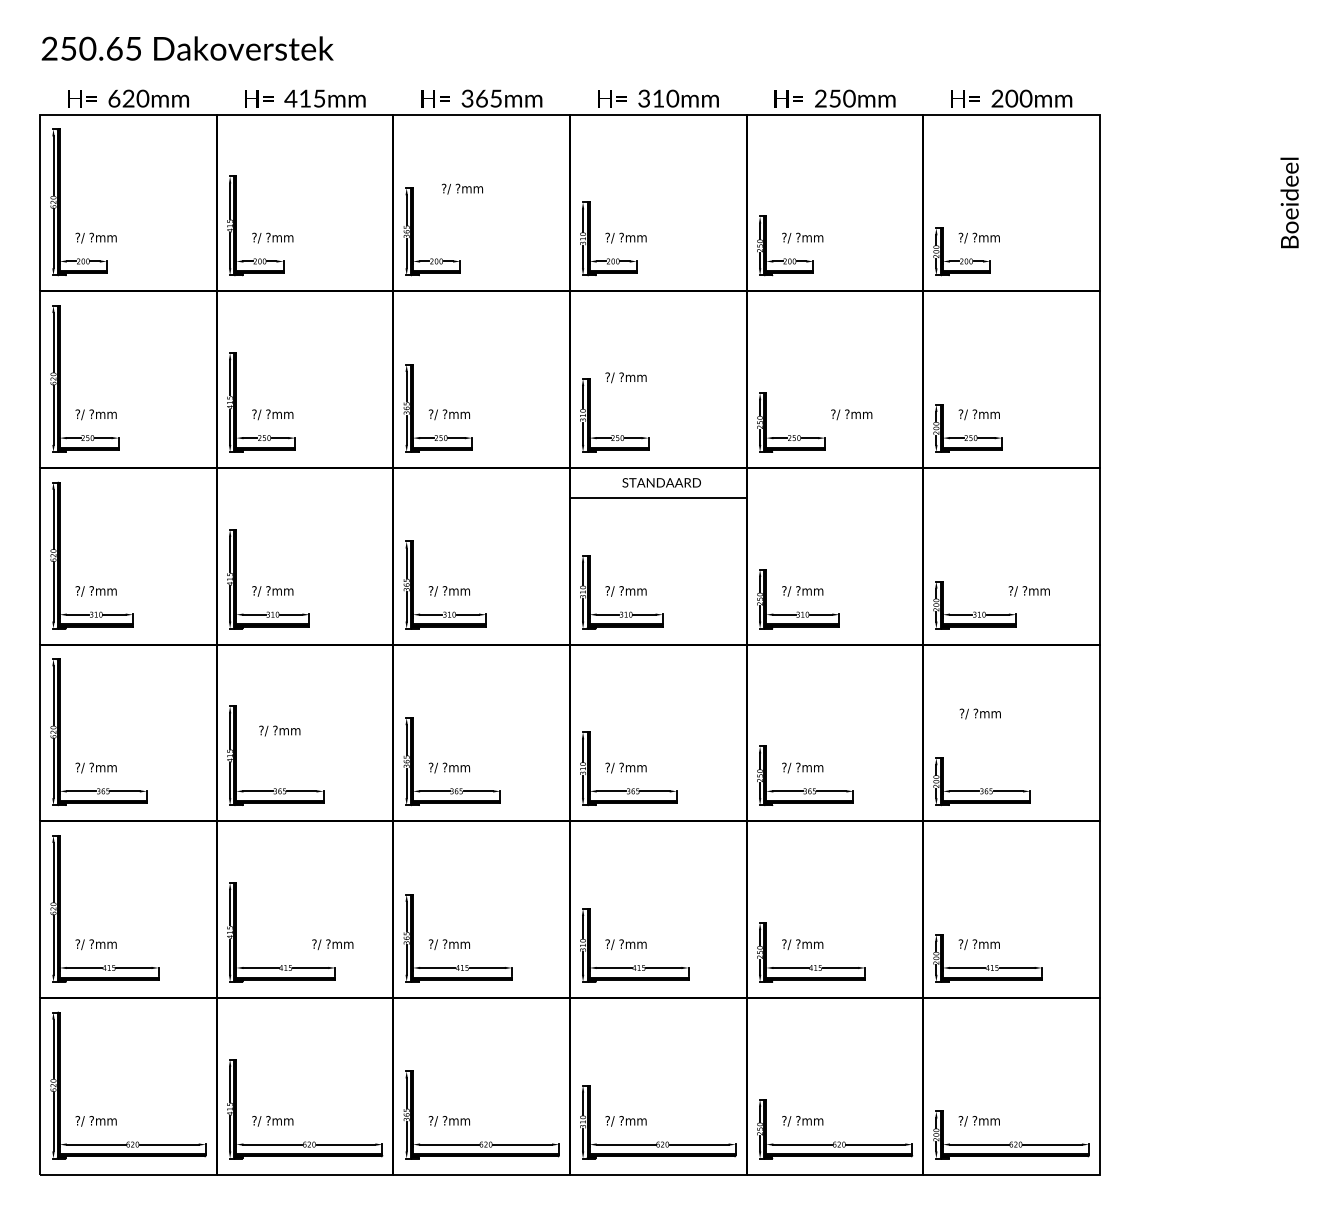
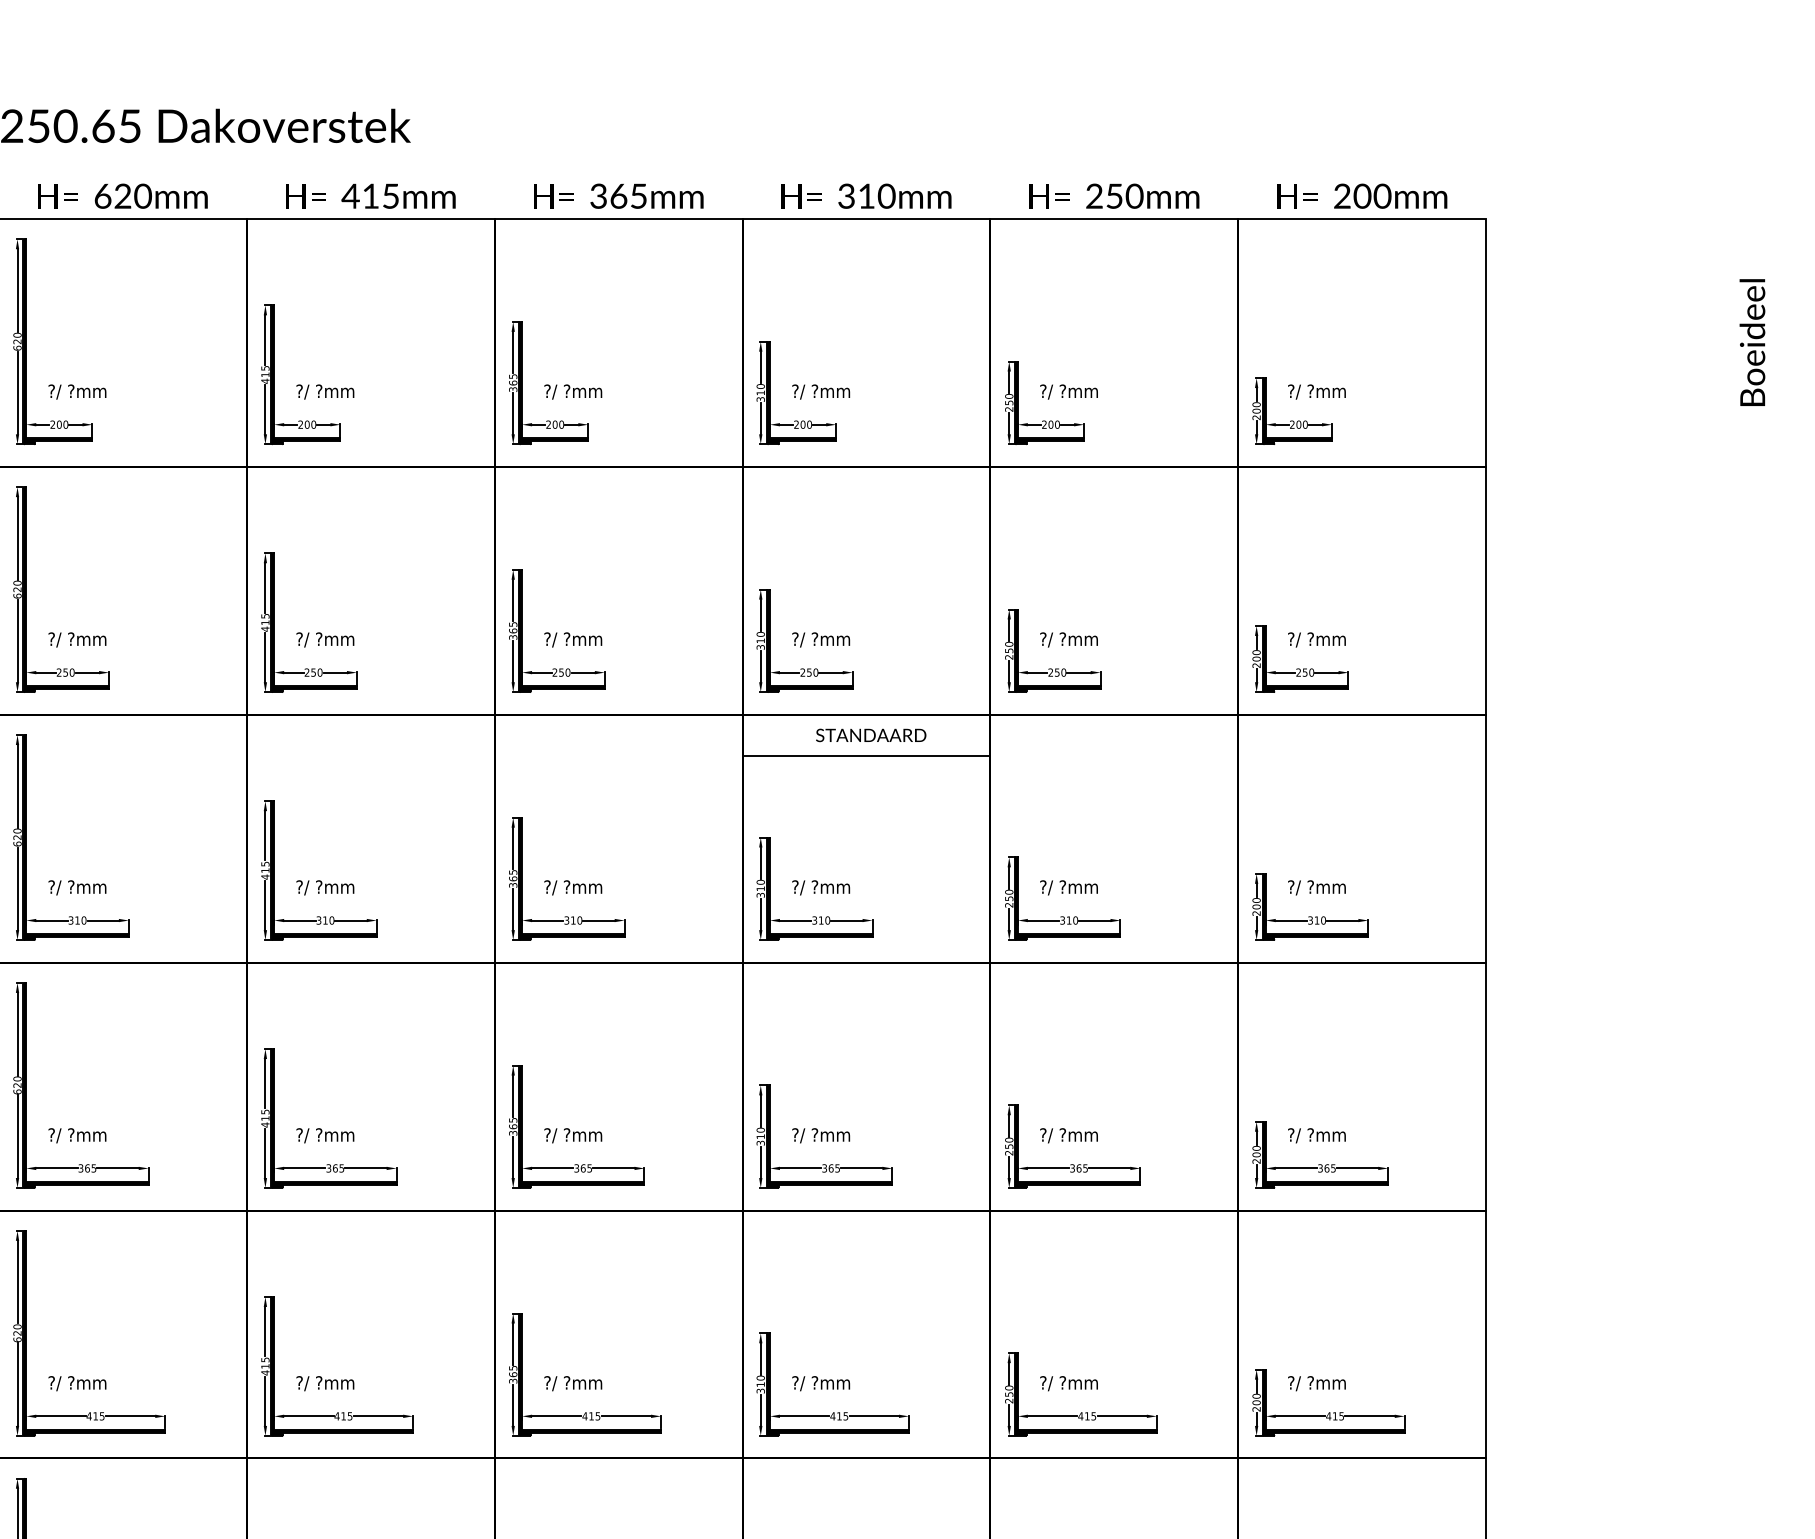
text: (462, 188) -> (573, 391), moved
text: (625, 377) -> (820, 639), moved
text: (851, 414) -> (1068, 639), moved
text: (1028, 591) -> (1315, 887), moved
text: (979, 713) -> (1315, 1134), moved
text: (279, 730) -> (324, 1134), moved
text: (332, 944) -> (324, 1383), moved

